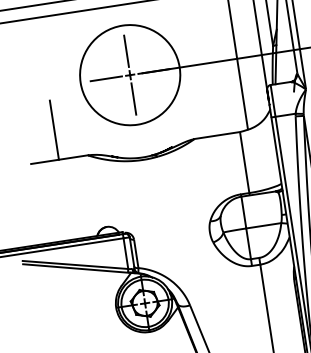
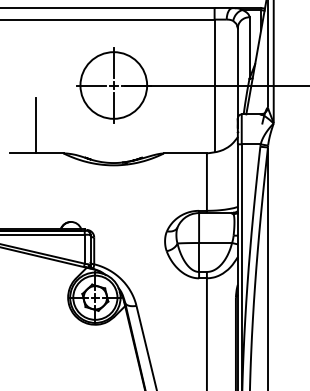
circle: (129, 75) -> (113, 85), size x0.71

